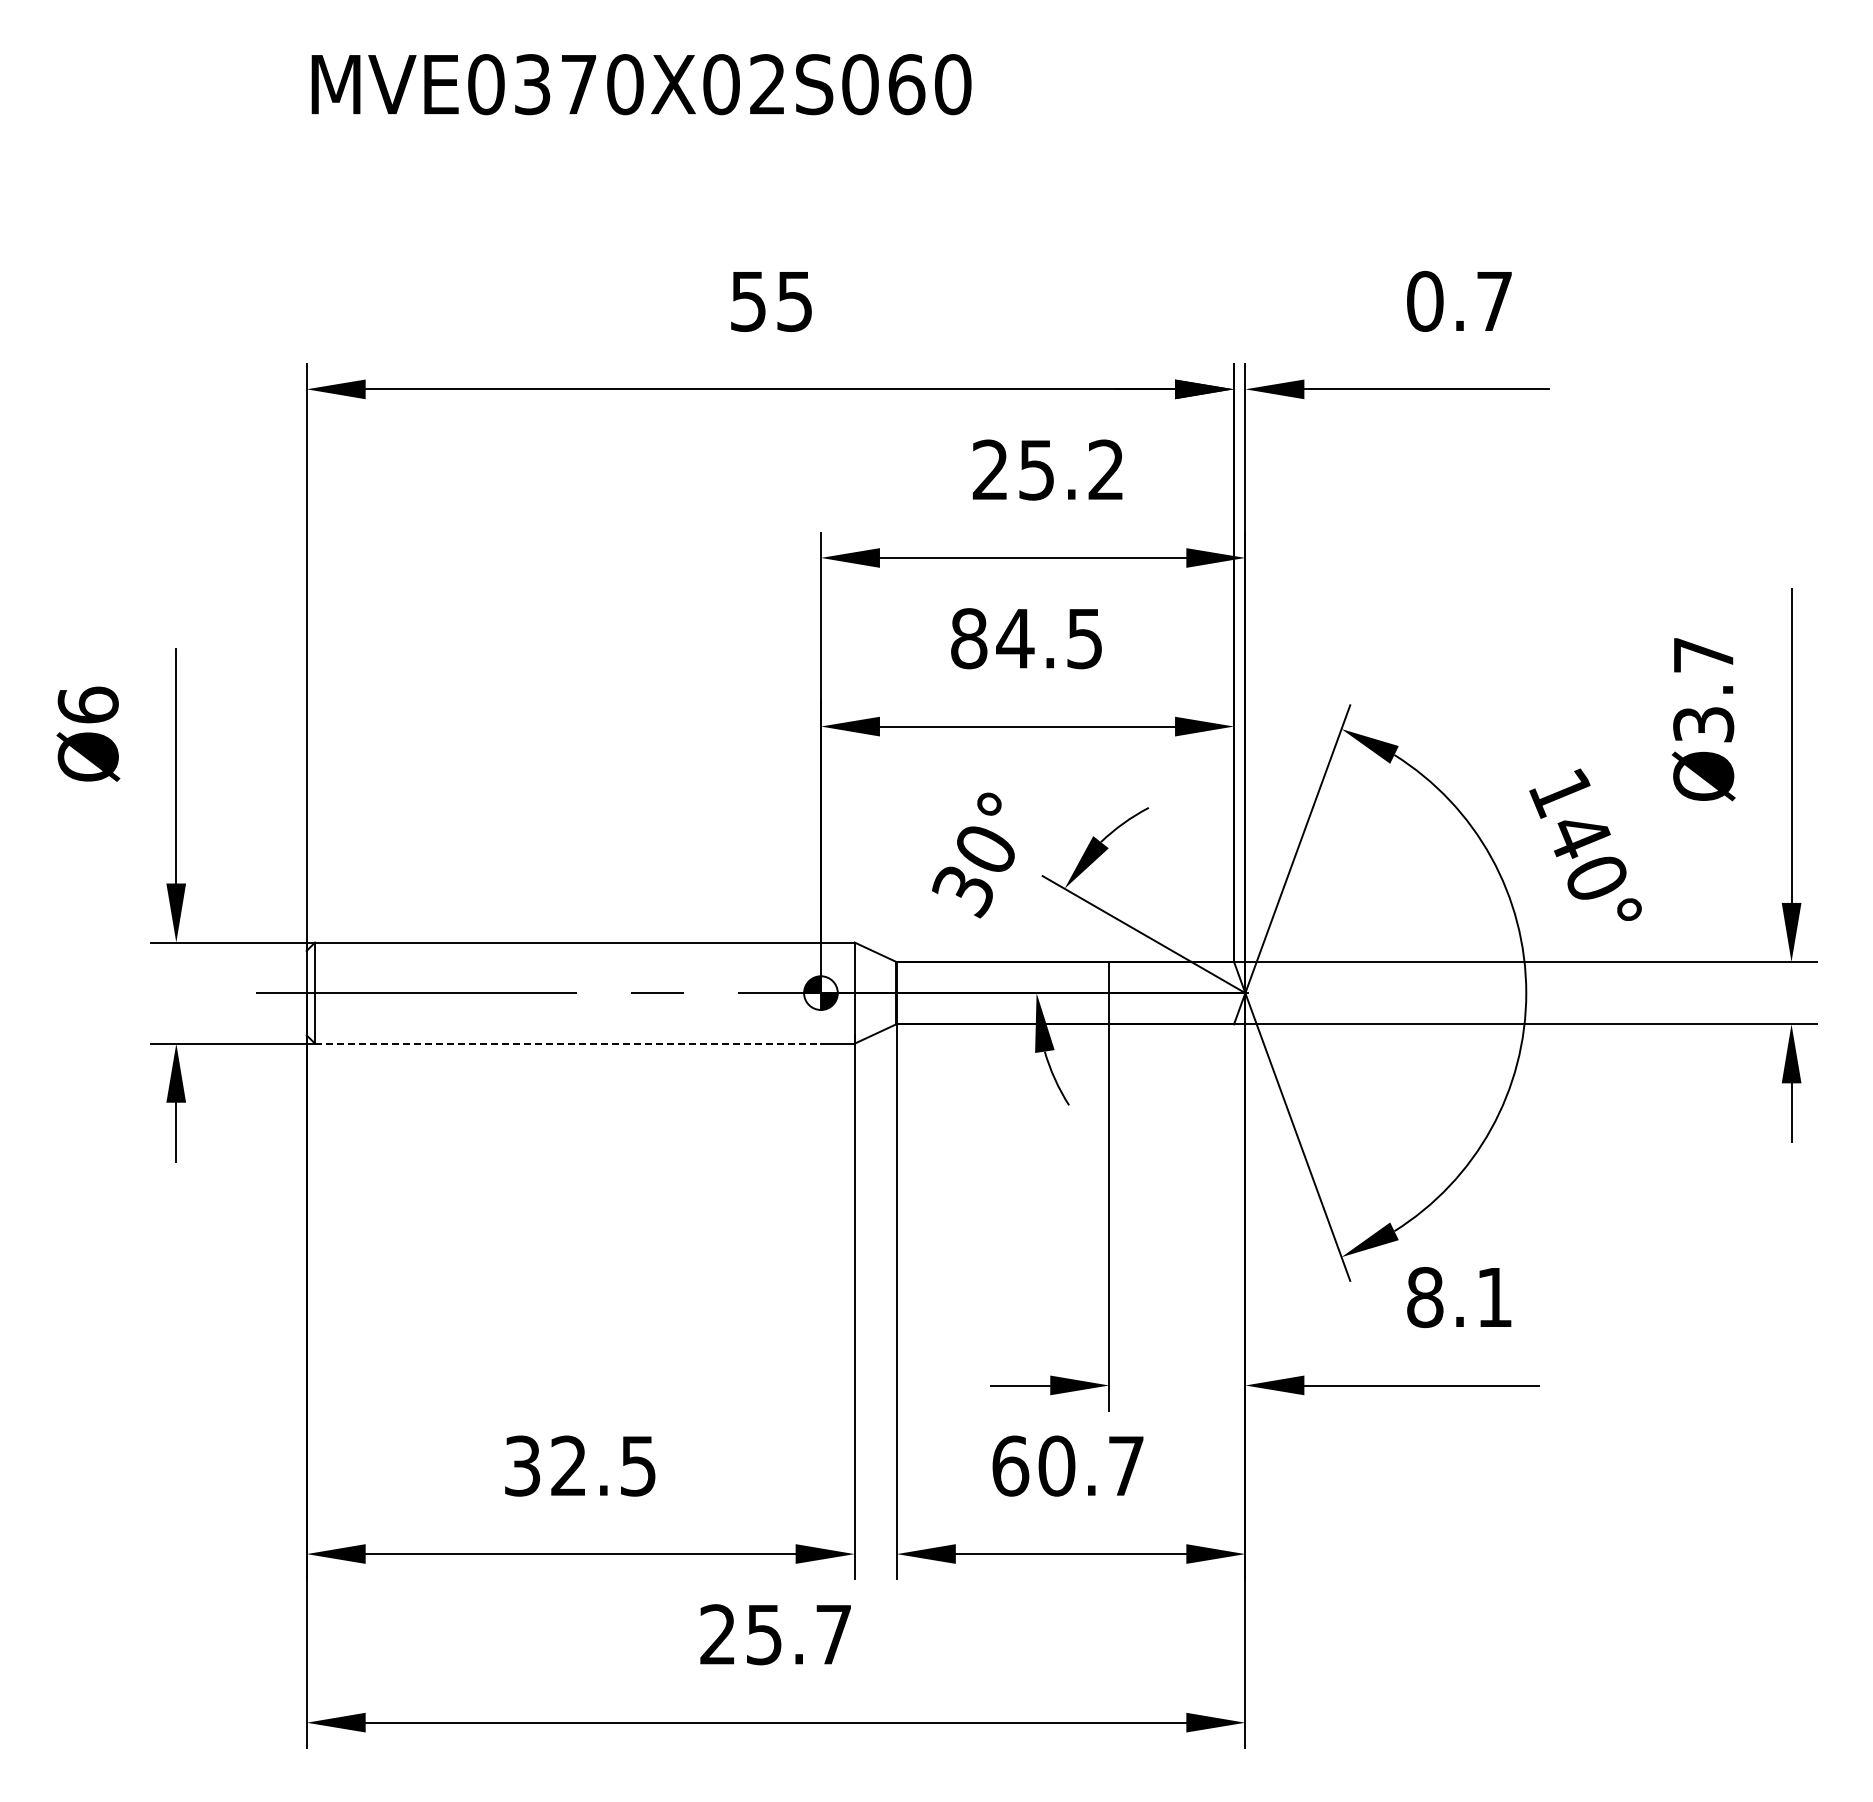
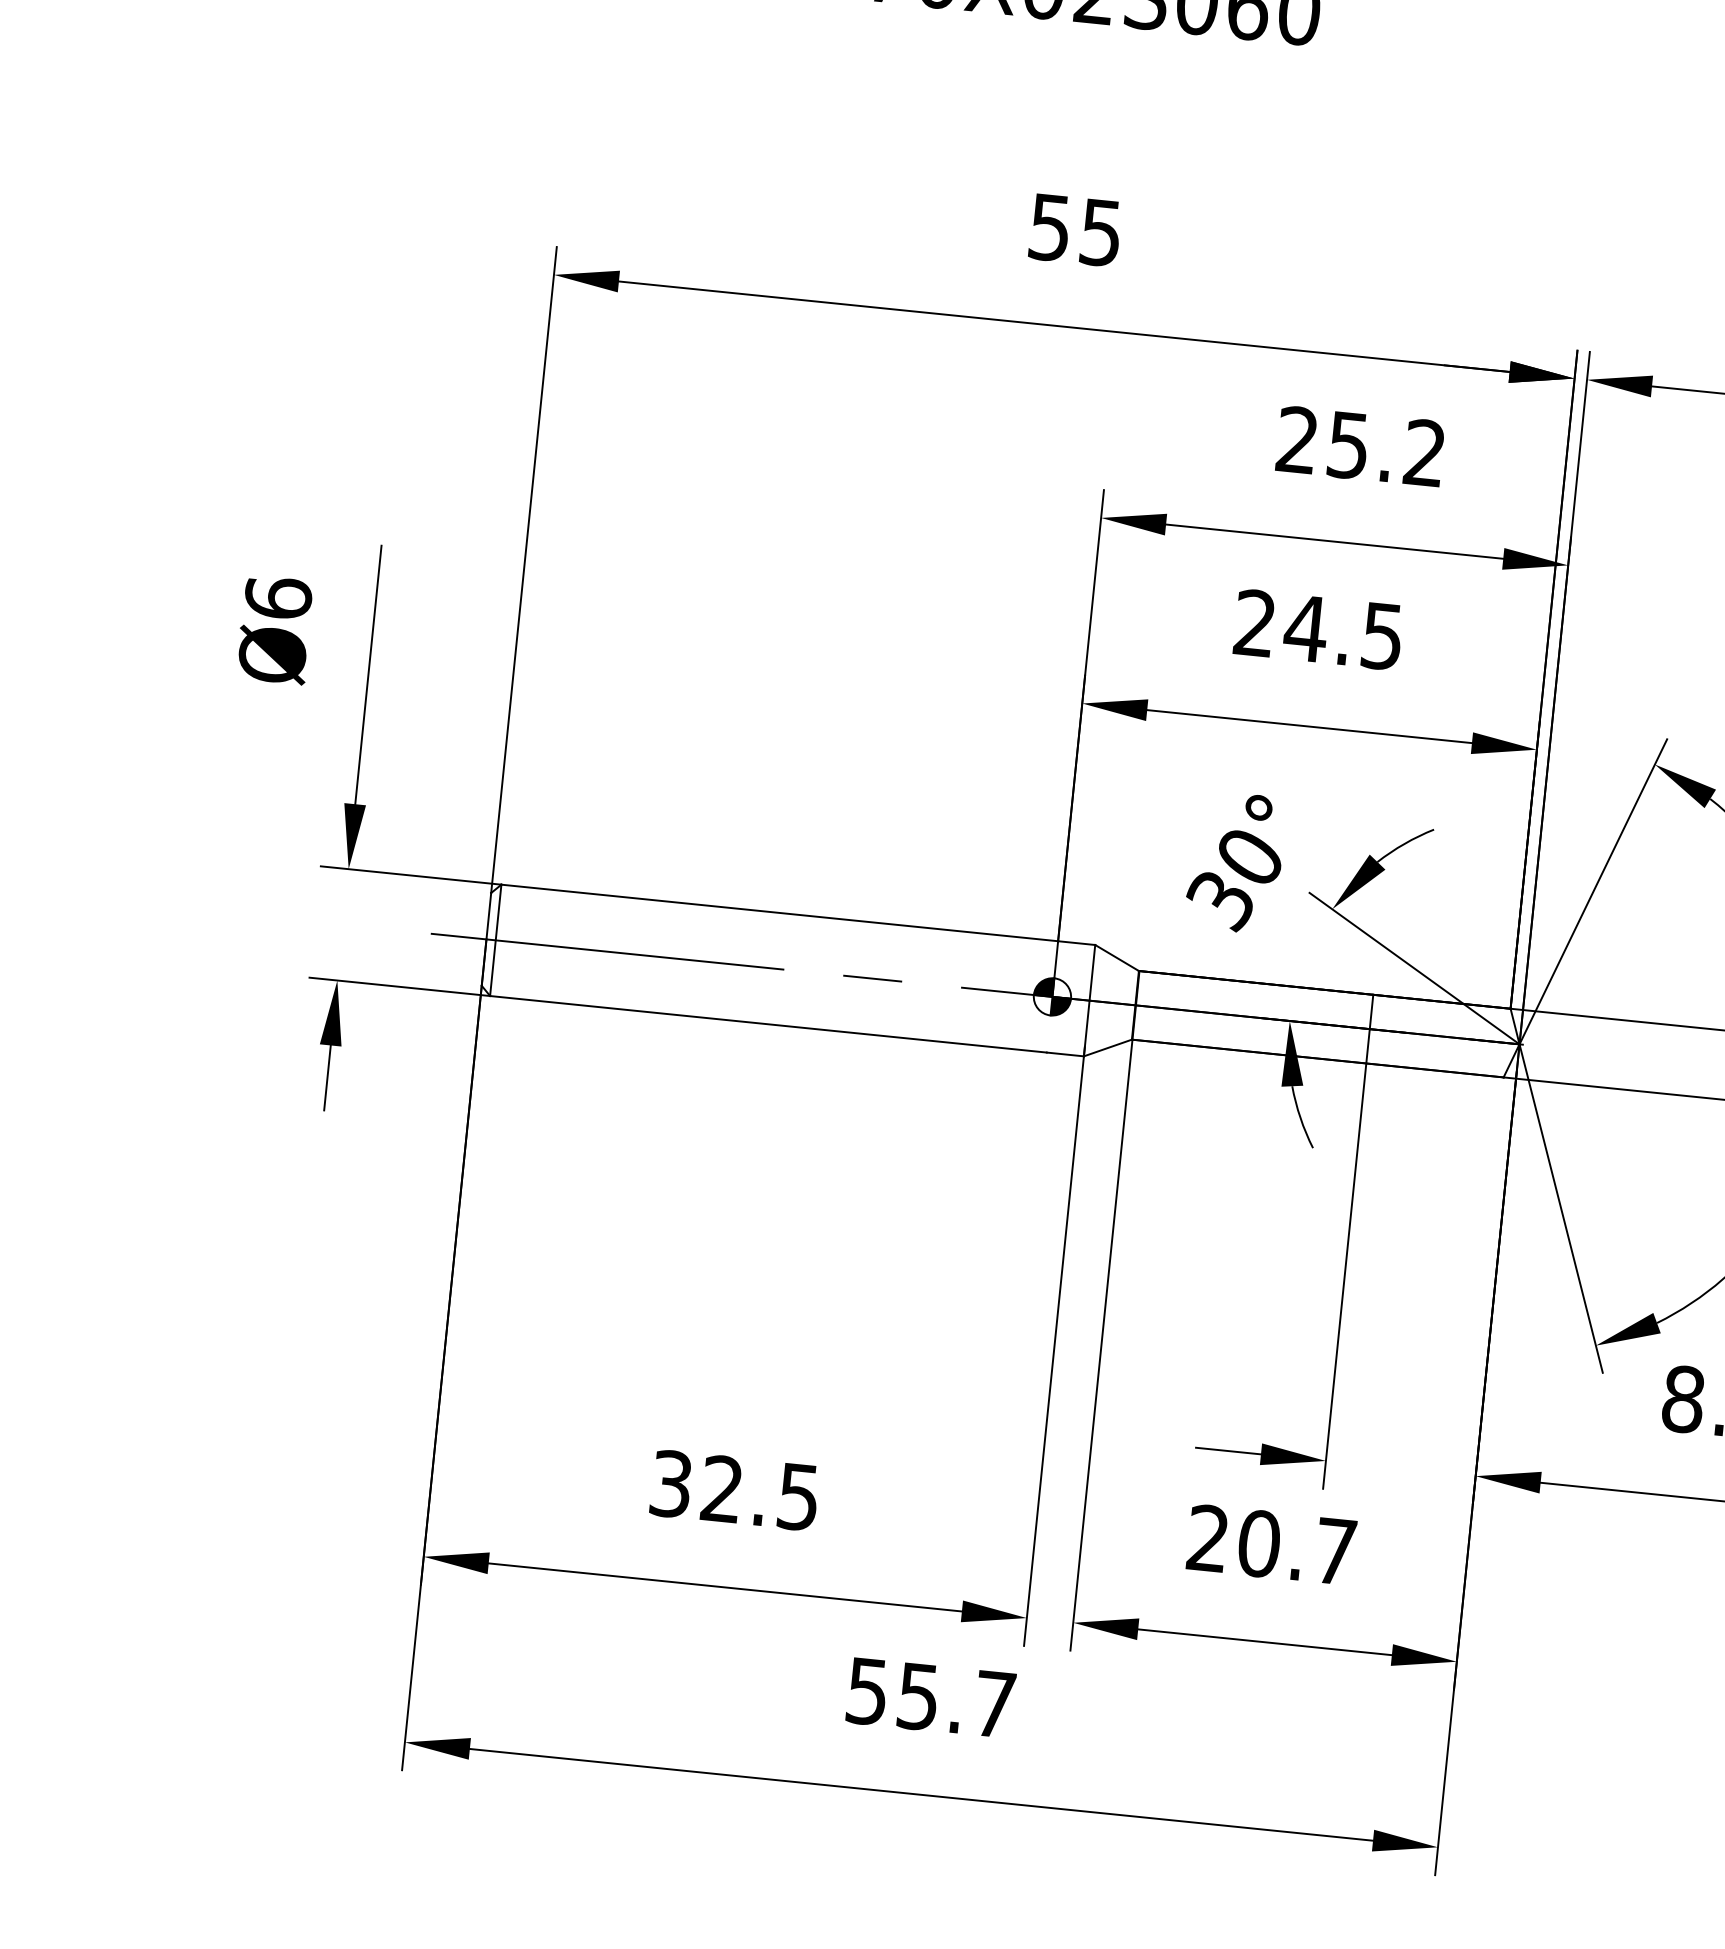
text: (969, 638) -> (1255, 623), 84.5 -> 24.5
line: (568, 1043) -> (769, 1024), dashed -> solid
text: (1010, 1465) -> (1208, 1537), 60.7 -> 20.7
text: (717, 1634) -> (866, 1691), 25.7 -> 55.7

